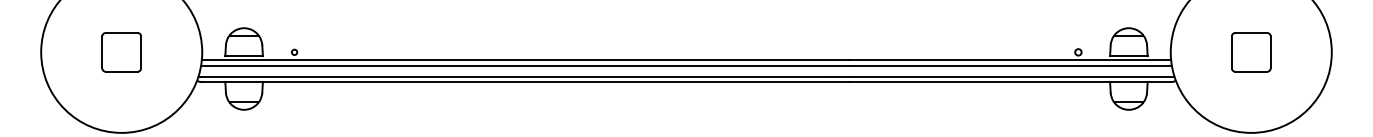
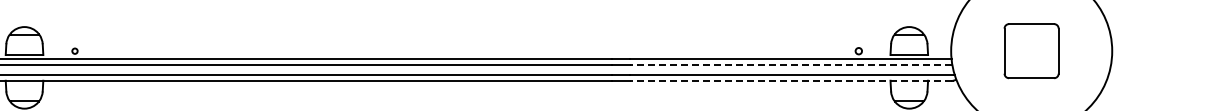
part: (1251, 52) -> (1031, 51), size x1.4
line: (1010, 65) -> (790, 64), solid -> dashed
line: (1009, 81) -> (789, 80), solid -> dashed

